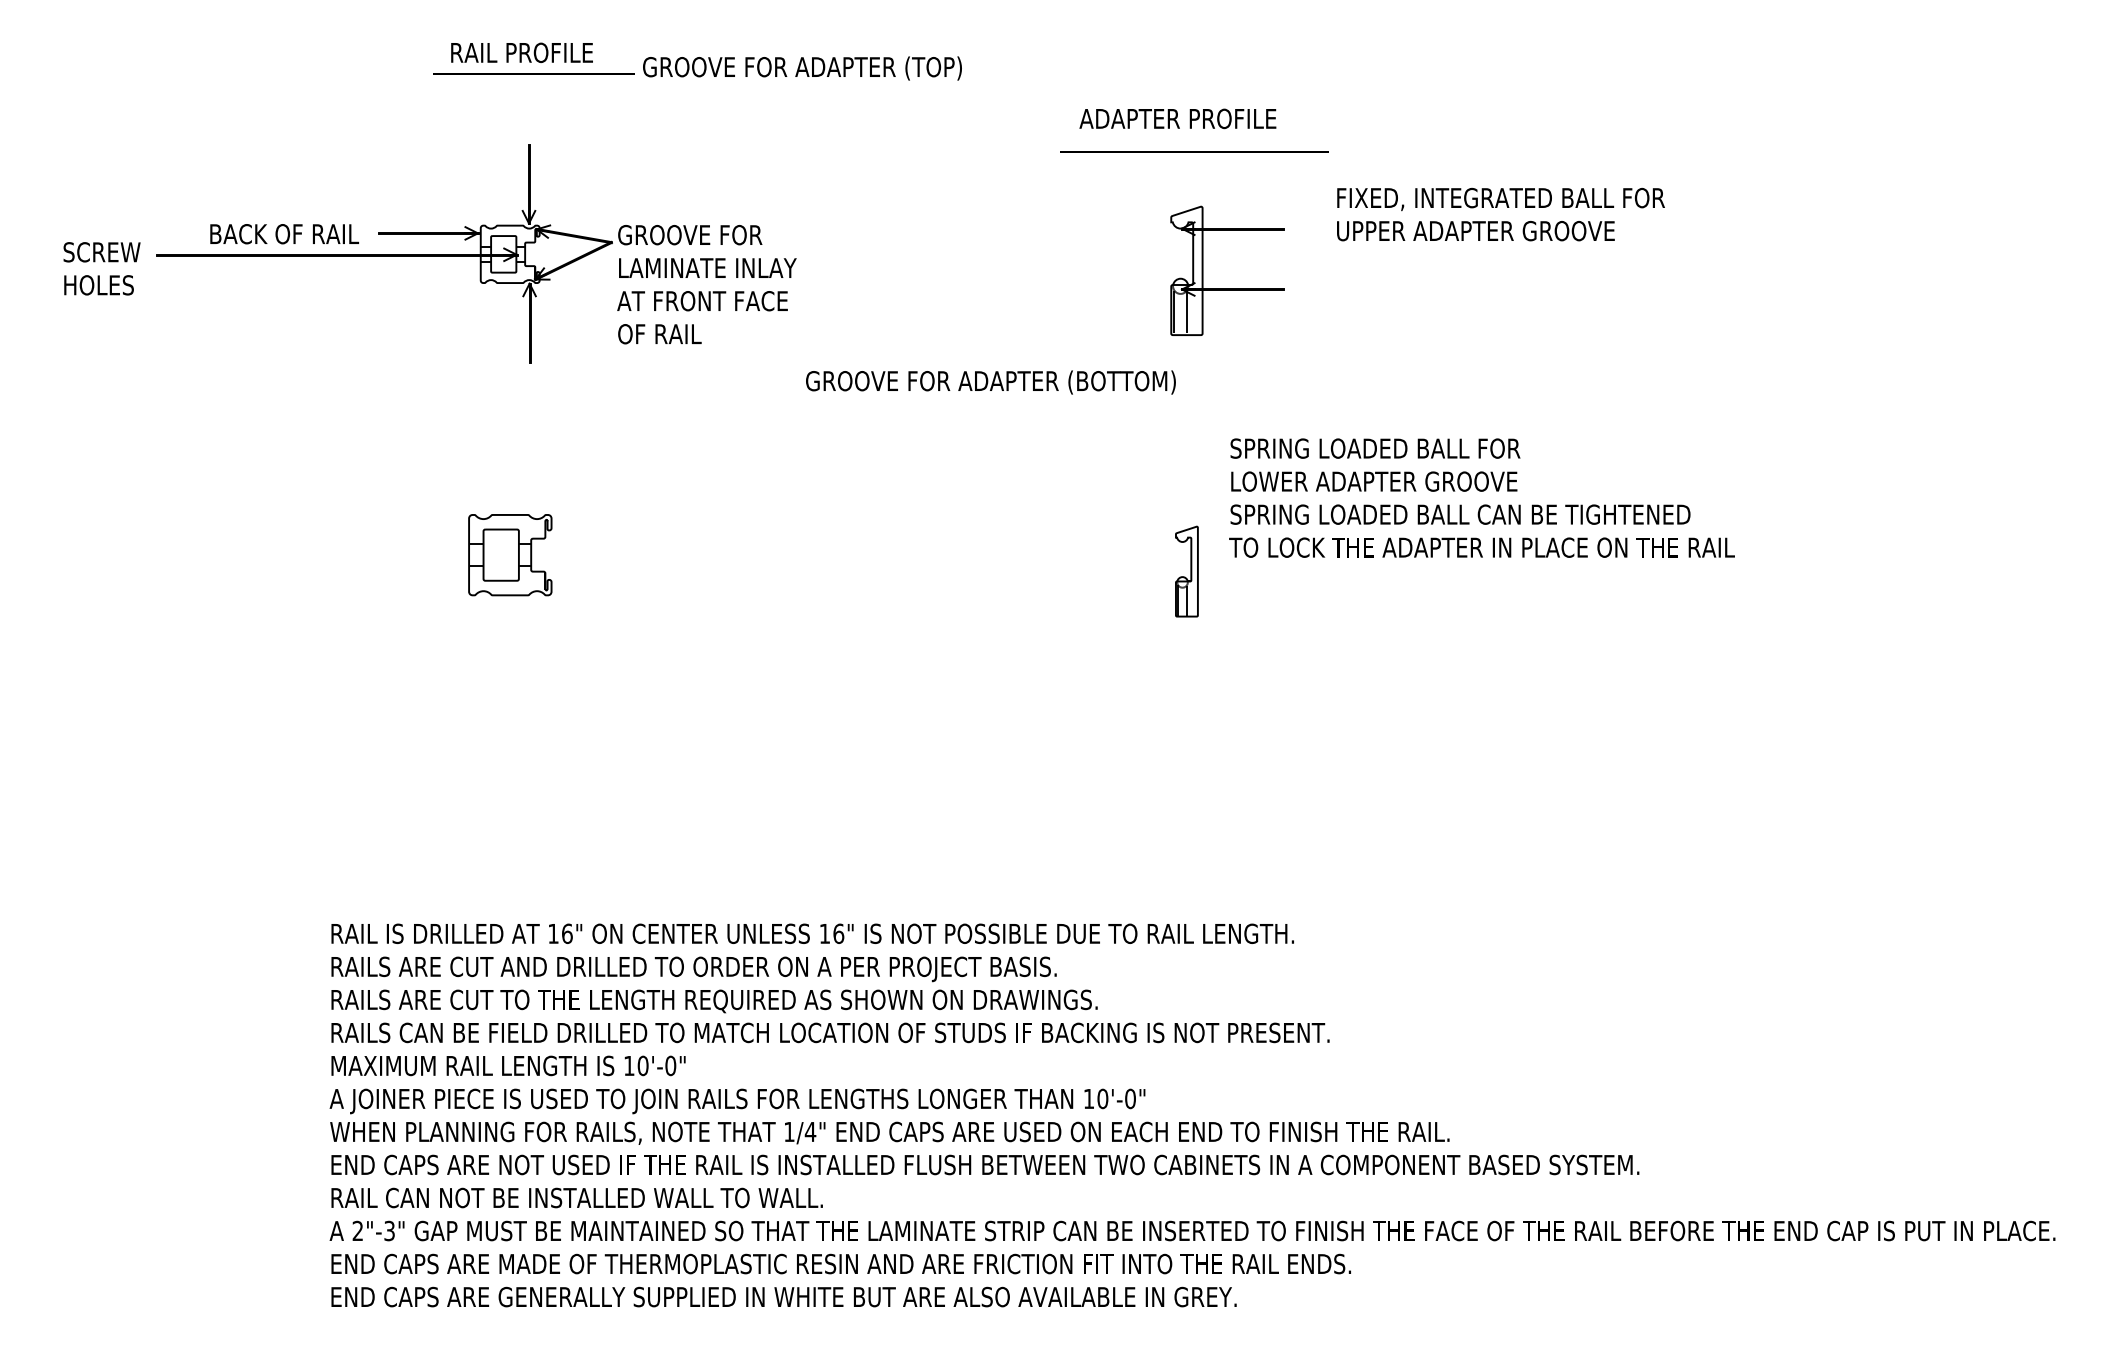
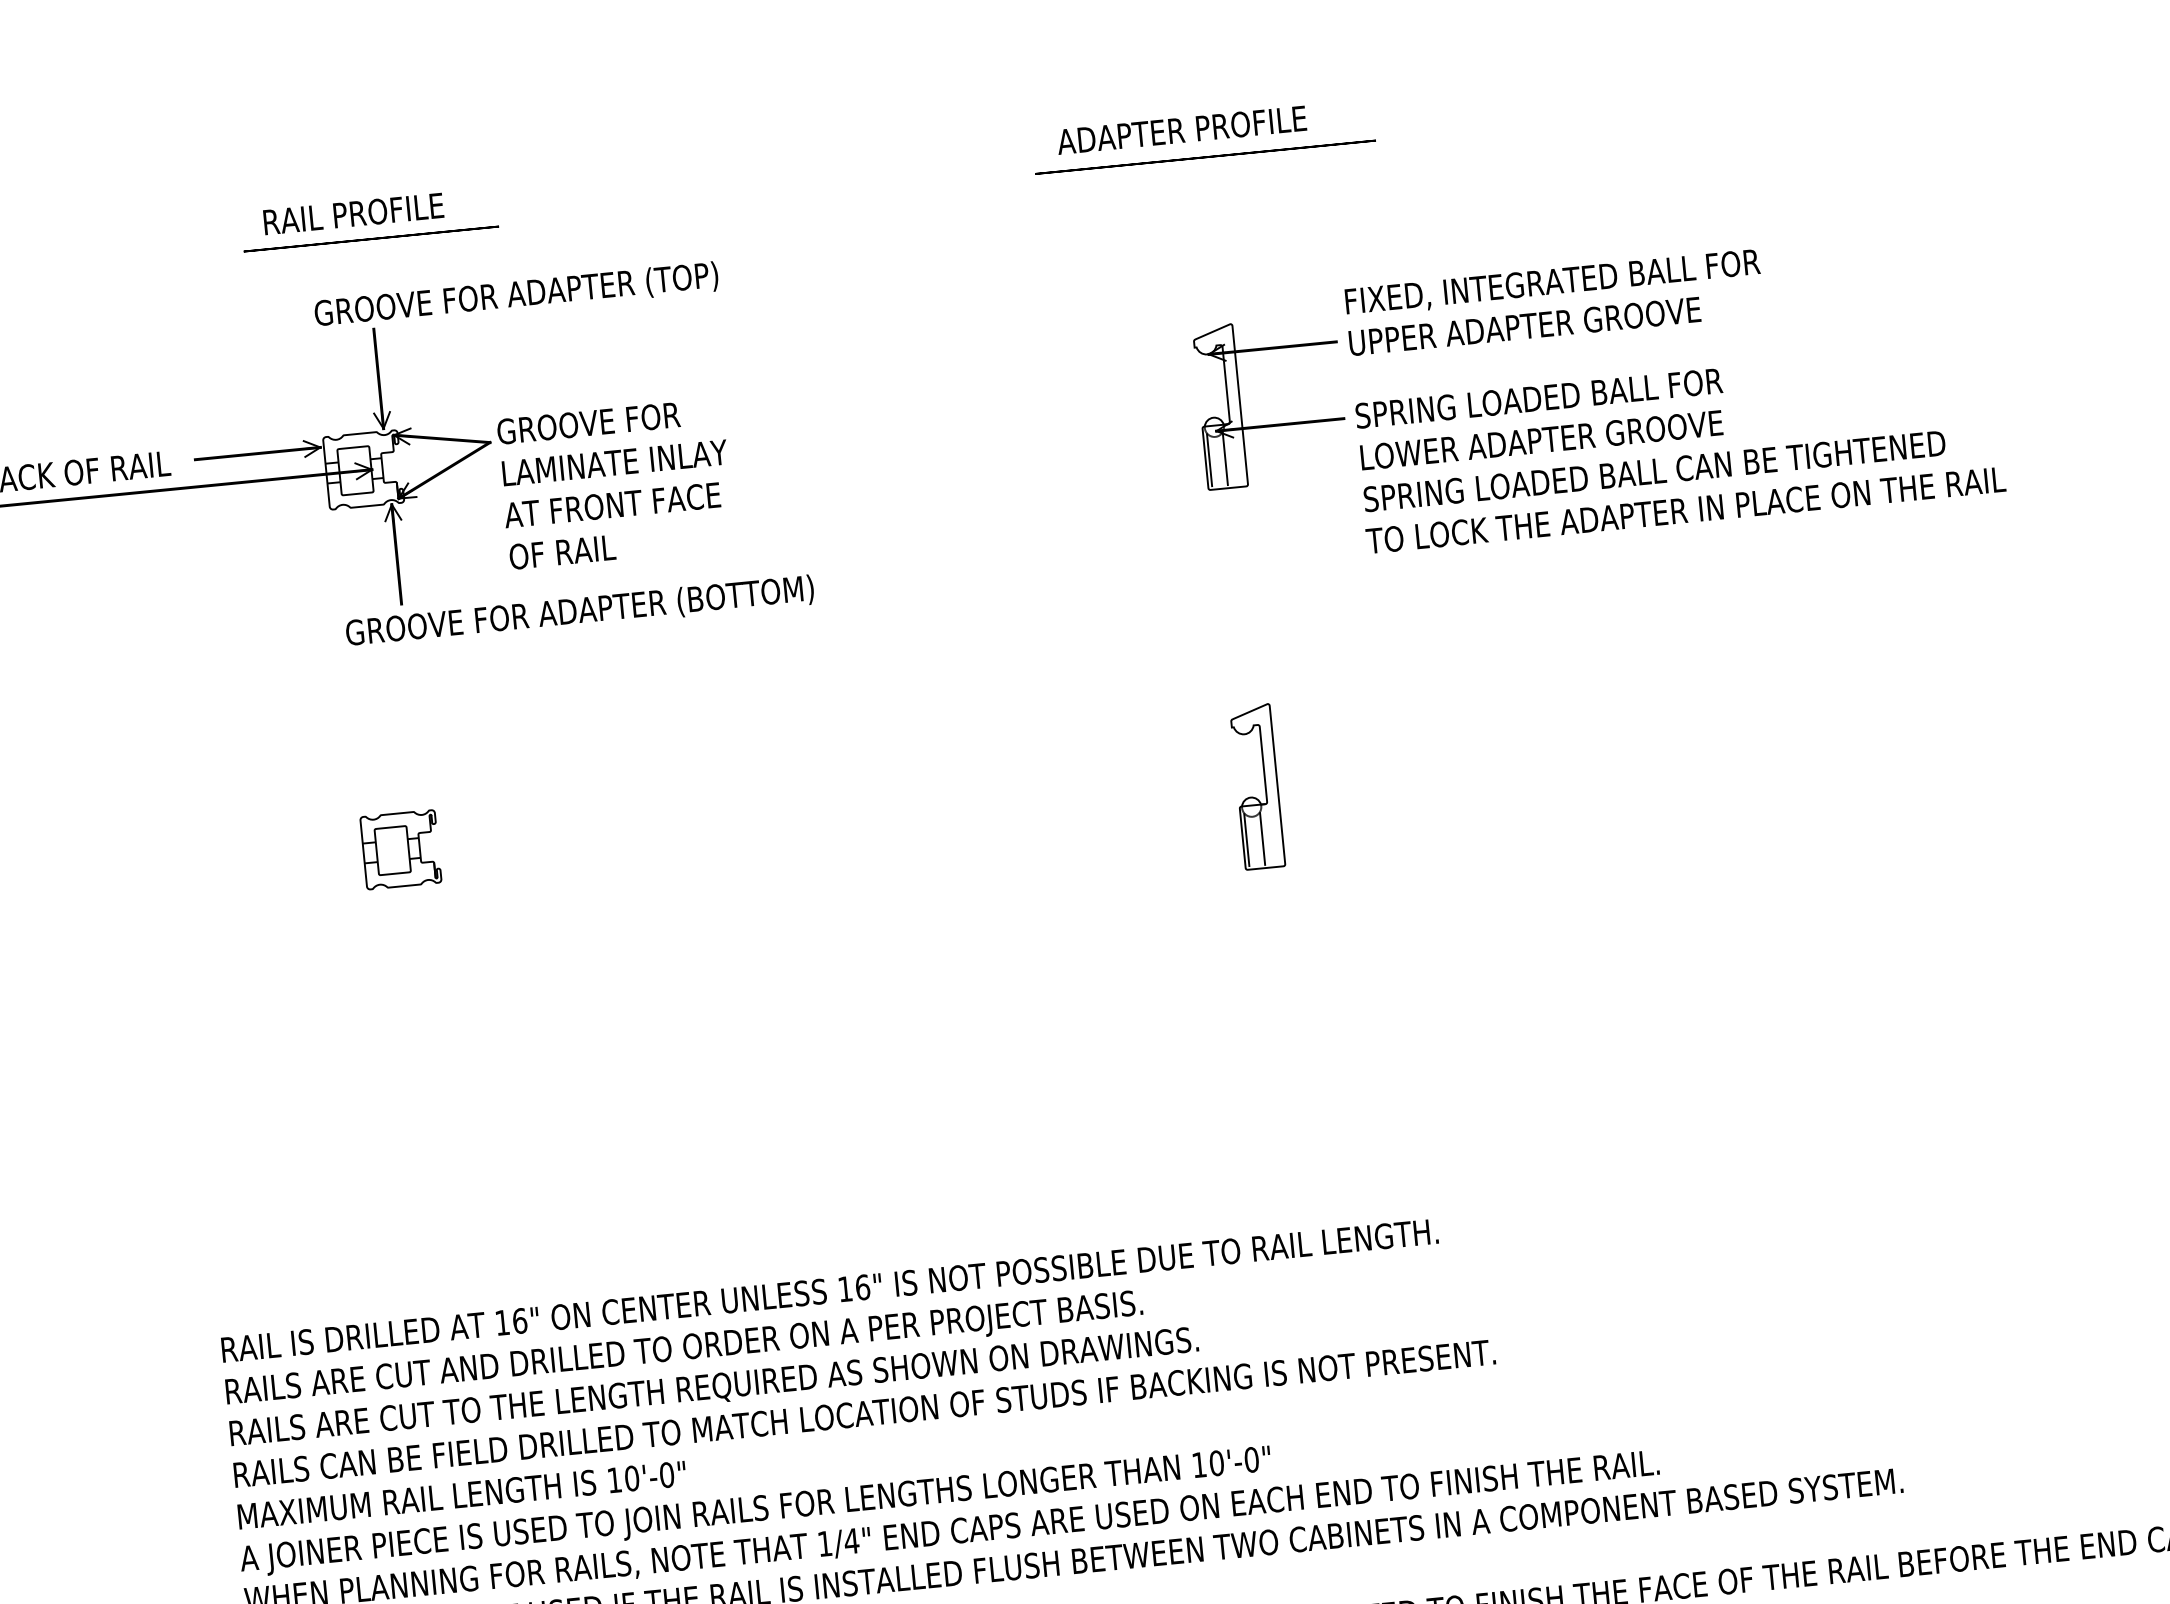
text: (802, 68) -> (516, 295), moved
text: (1177, 118) -> (1181, 129), moved
line: (1194, 151) -> (1205, 156), moved
text: (1500, 214) -> (1553, 302), moved
text: (990, 382) -> (579, 612), moved
text: (1481, 497) -> (1679, 447), moved
part: (509, 554) -> (399, 849), size x0.71
part: (1186, 571) -> (1257, 786), size x1.43

